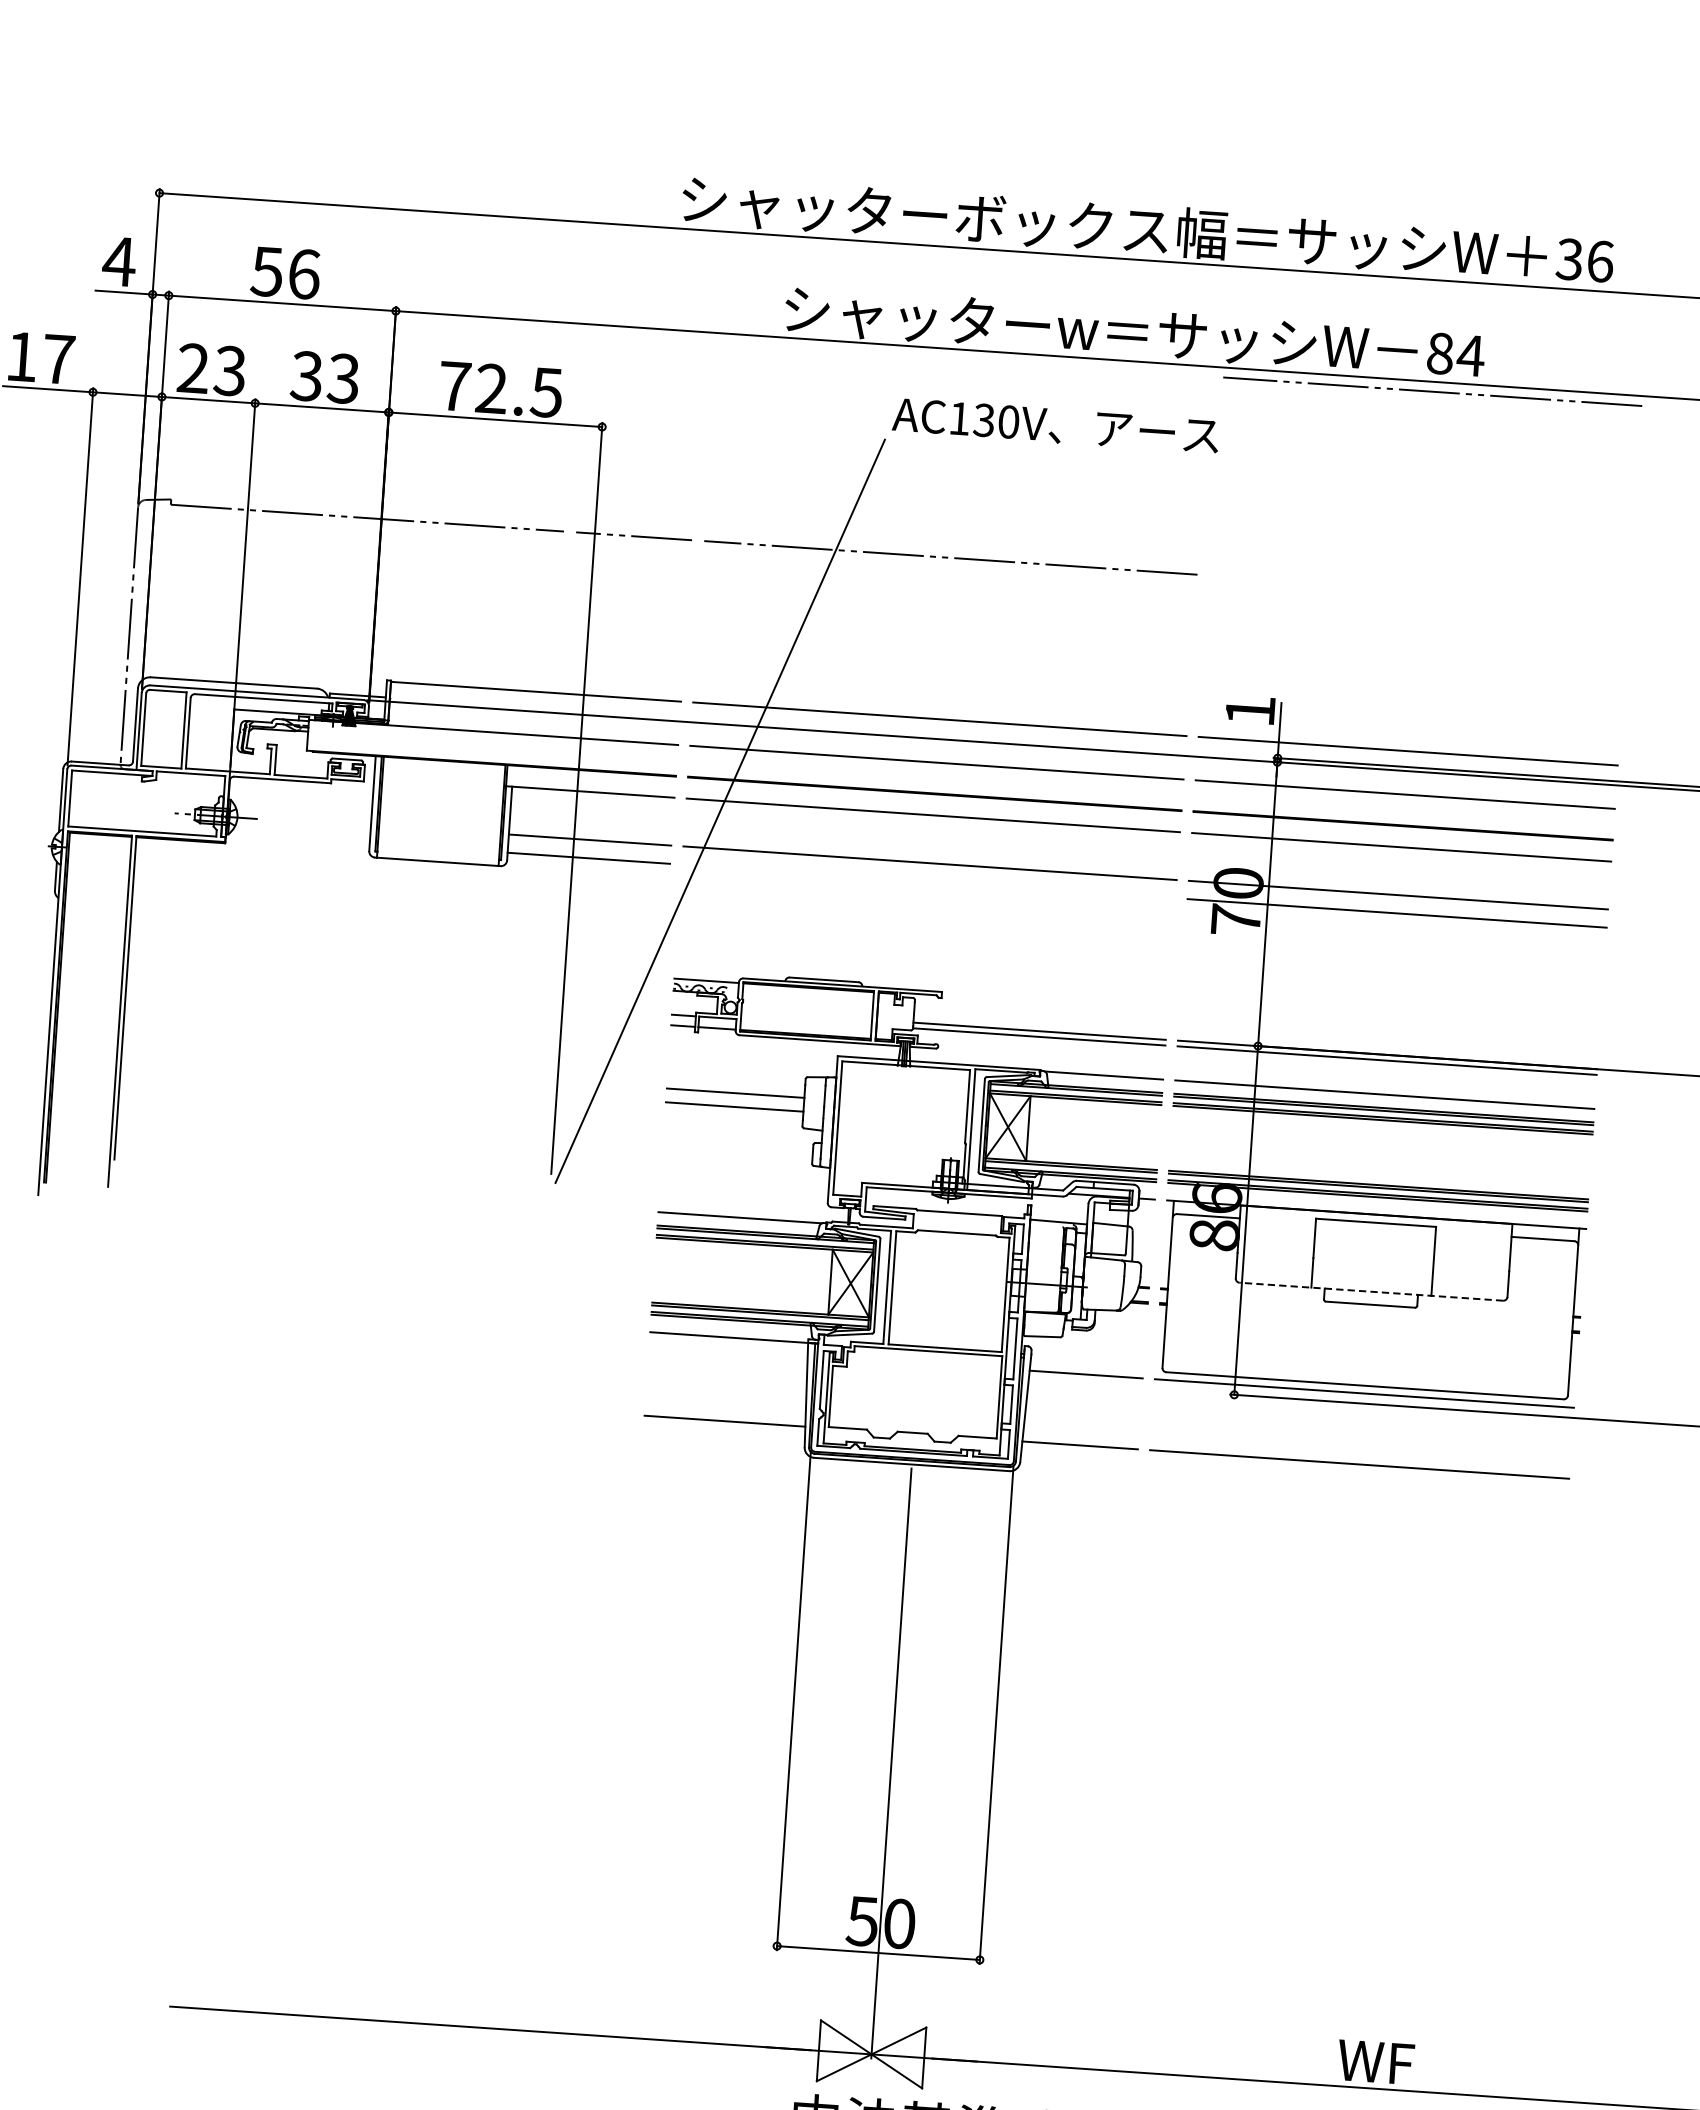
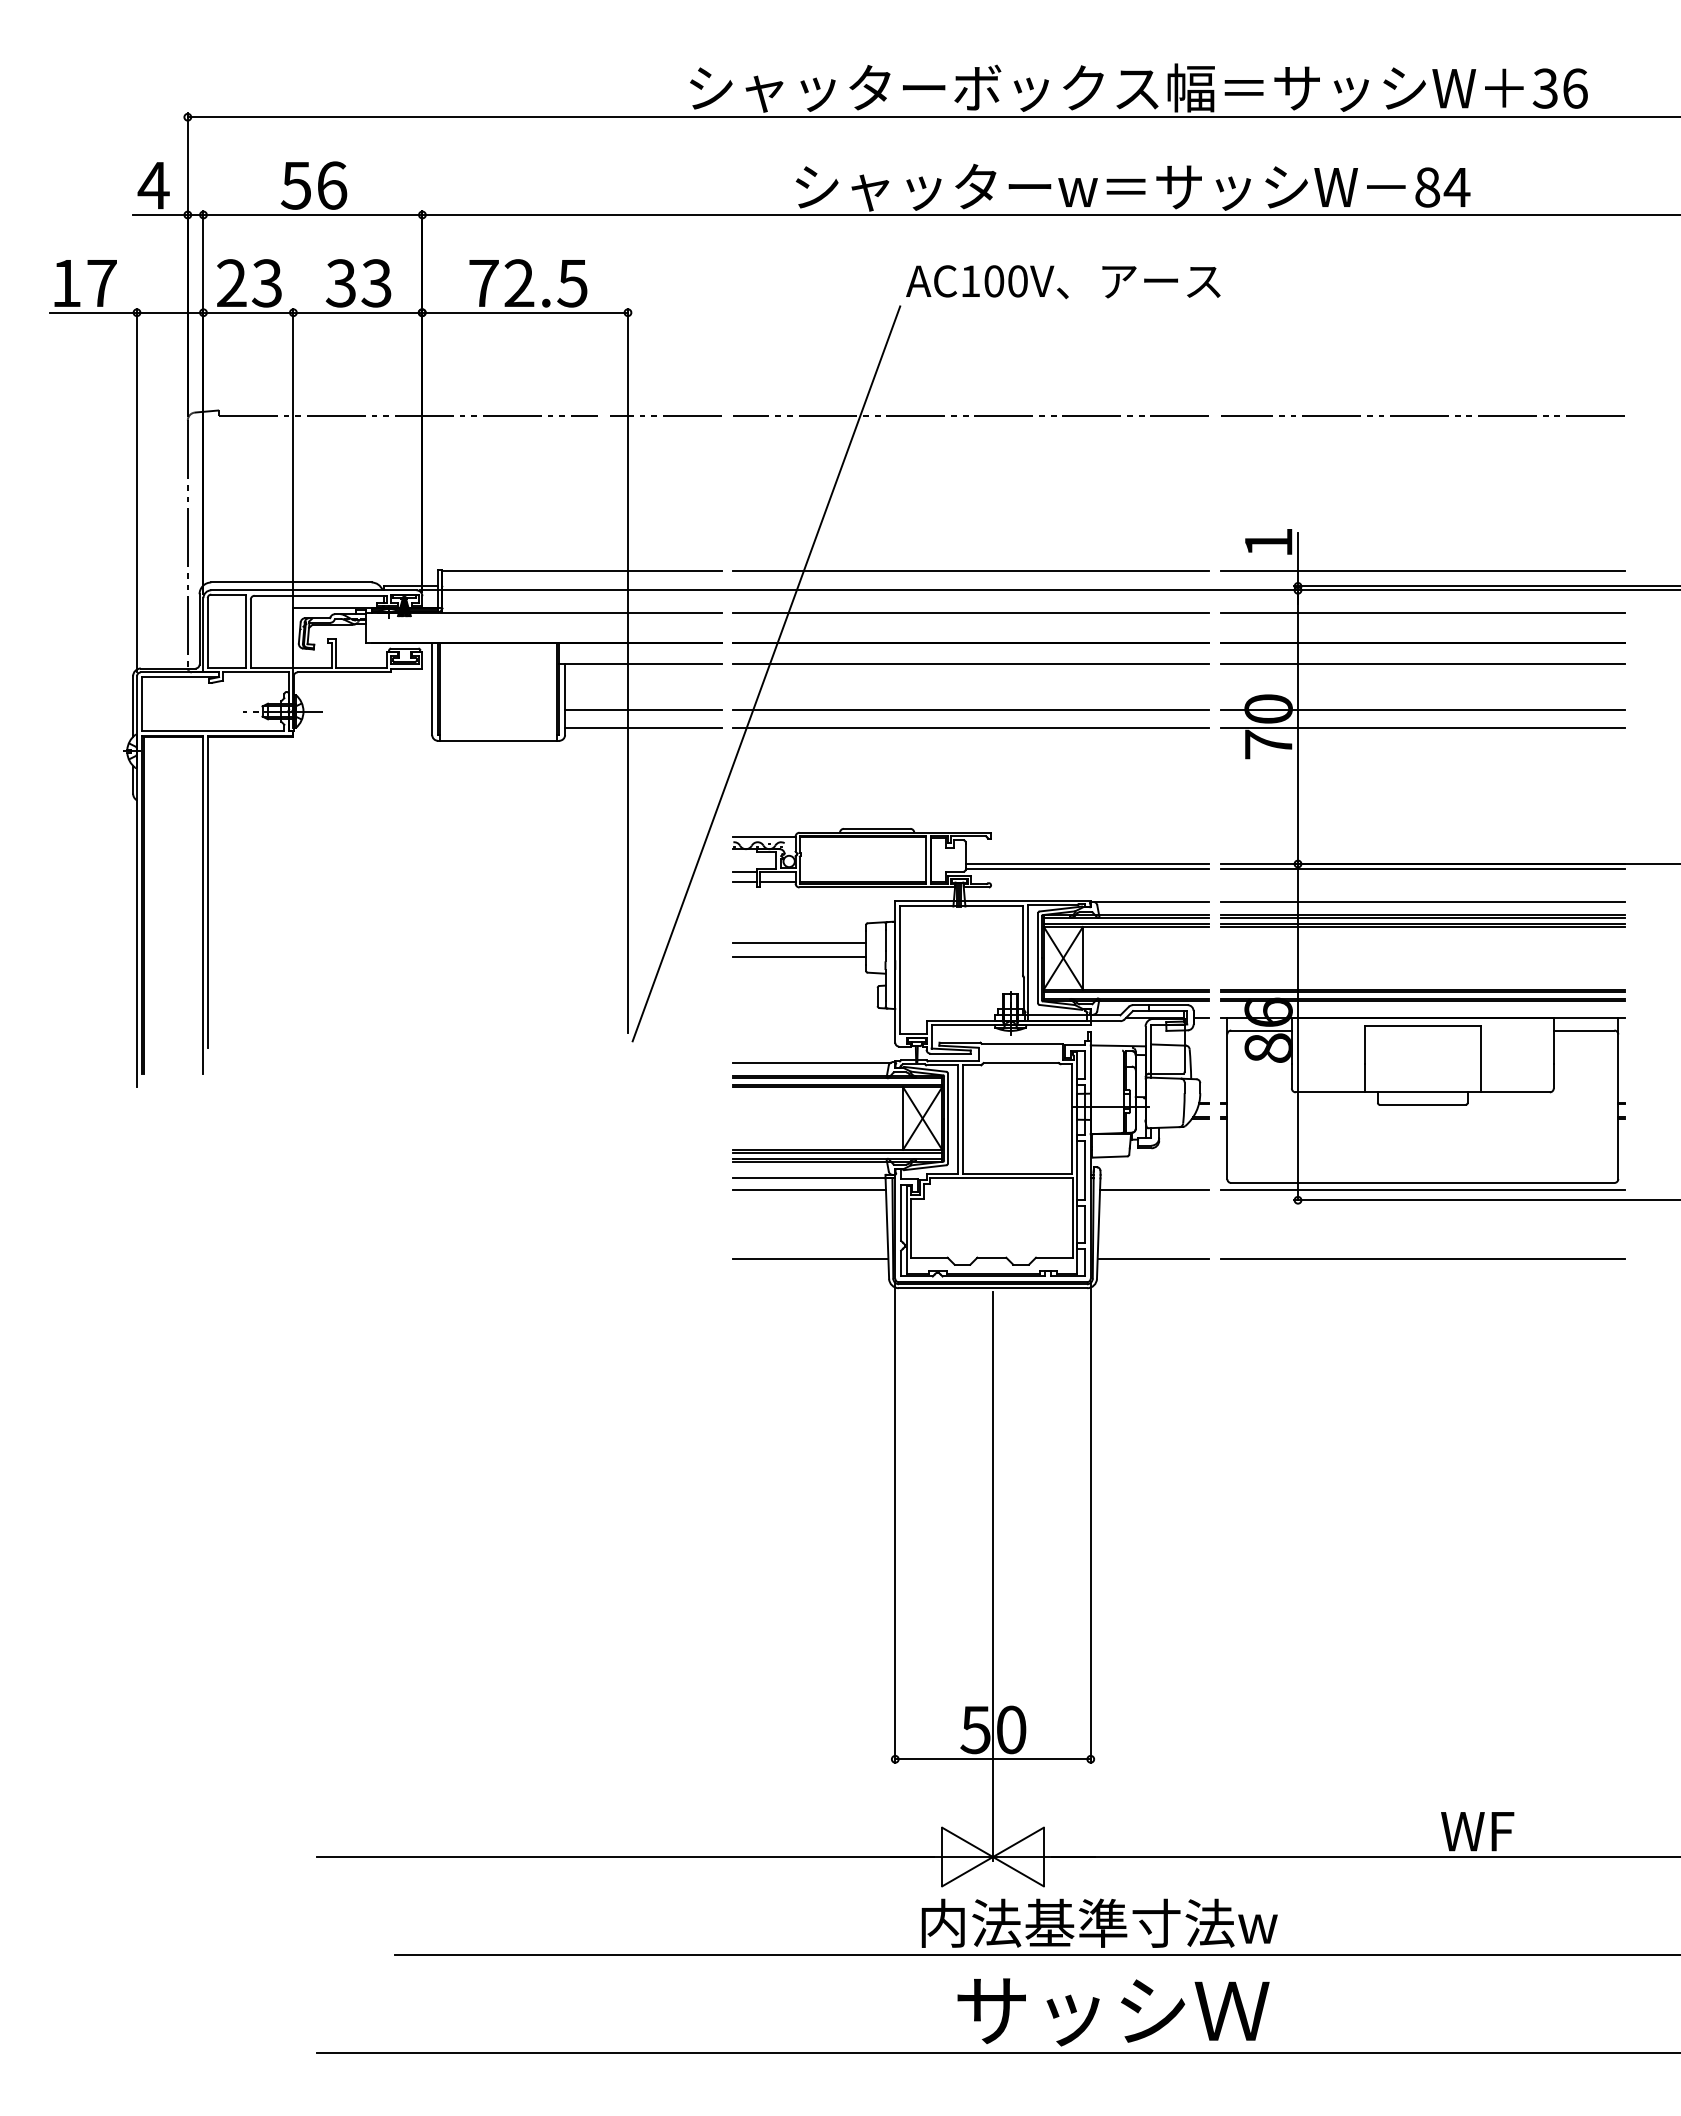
line: (1432, 391) -> (1422, 415), moved
text: (984, 420) -> (994, 281), AC130V -> AC100V
line: (929, 881) -> (971, 727), added
line: (1371, 1291) -> (1422, 1092), dashed -> solid
line: (728, 1350) -> (809, 1190), added

